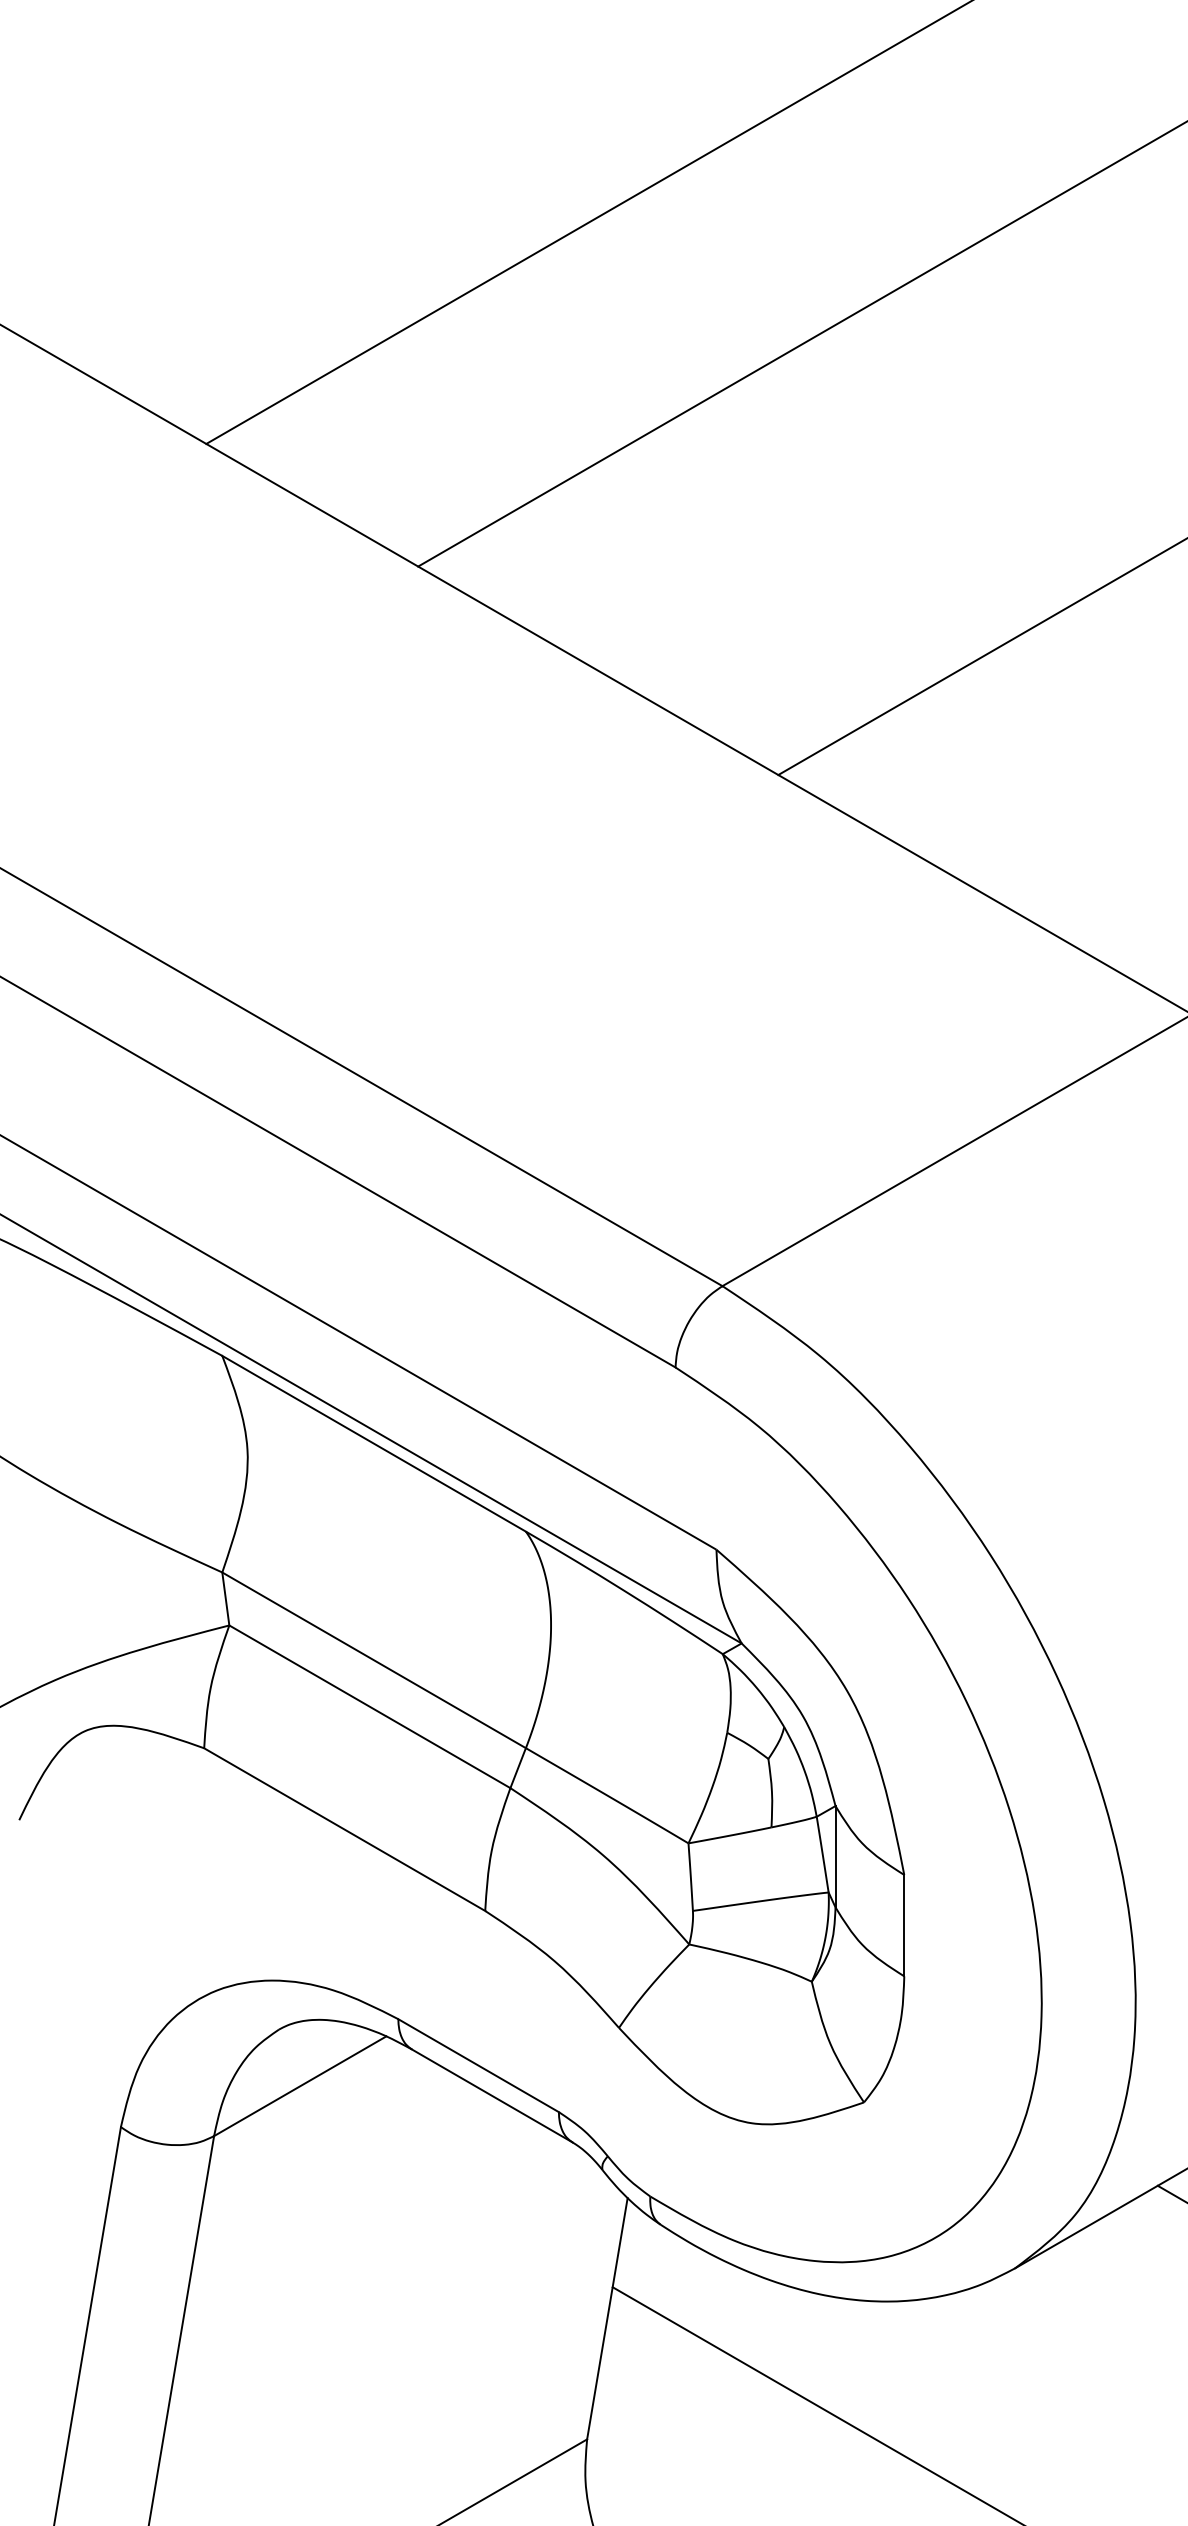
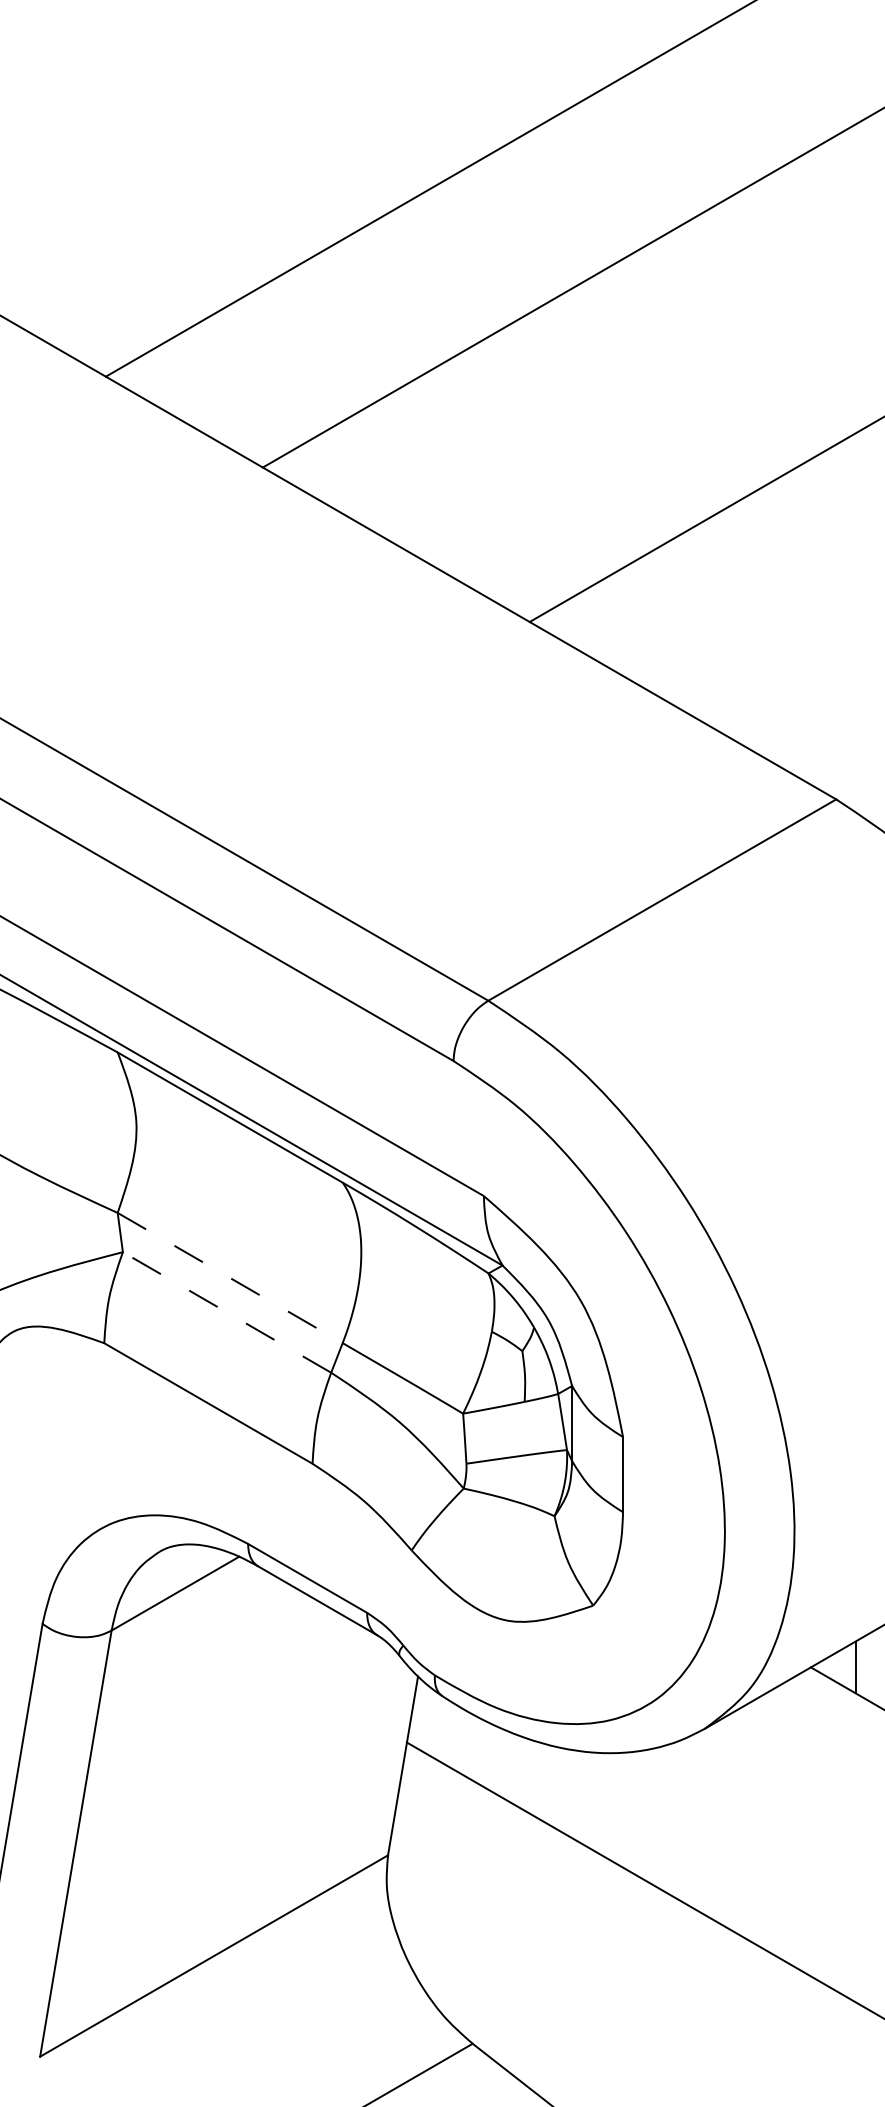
line: (374, 1660) -> (230, 1278), solid -> dashed
line: (369, 1706) -> (226, 1312), solid -> dashed

